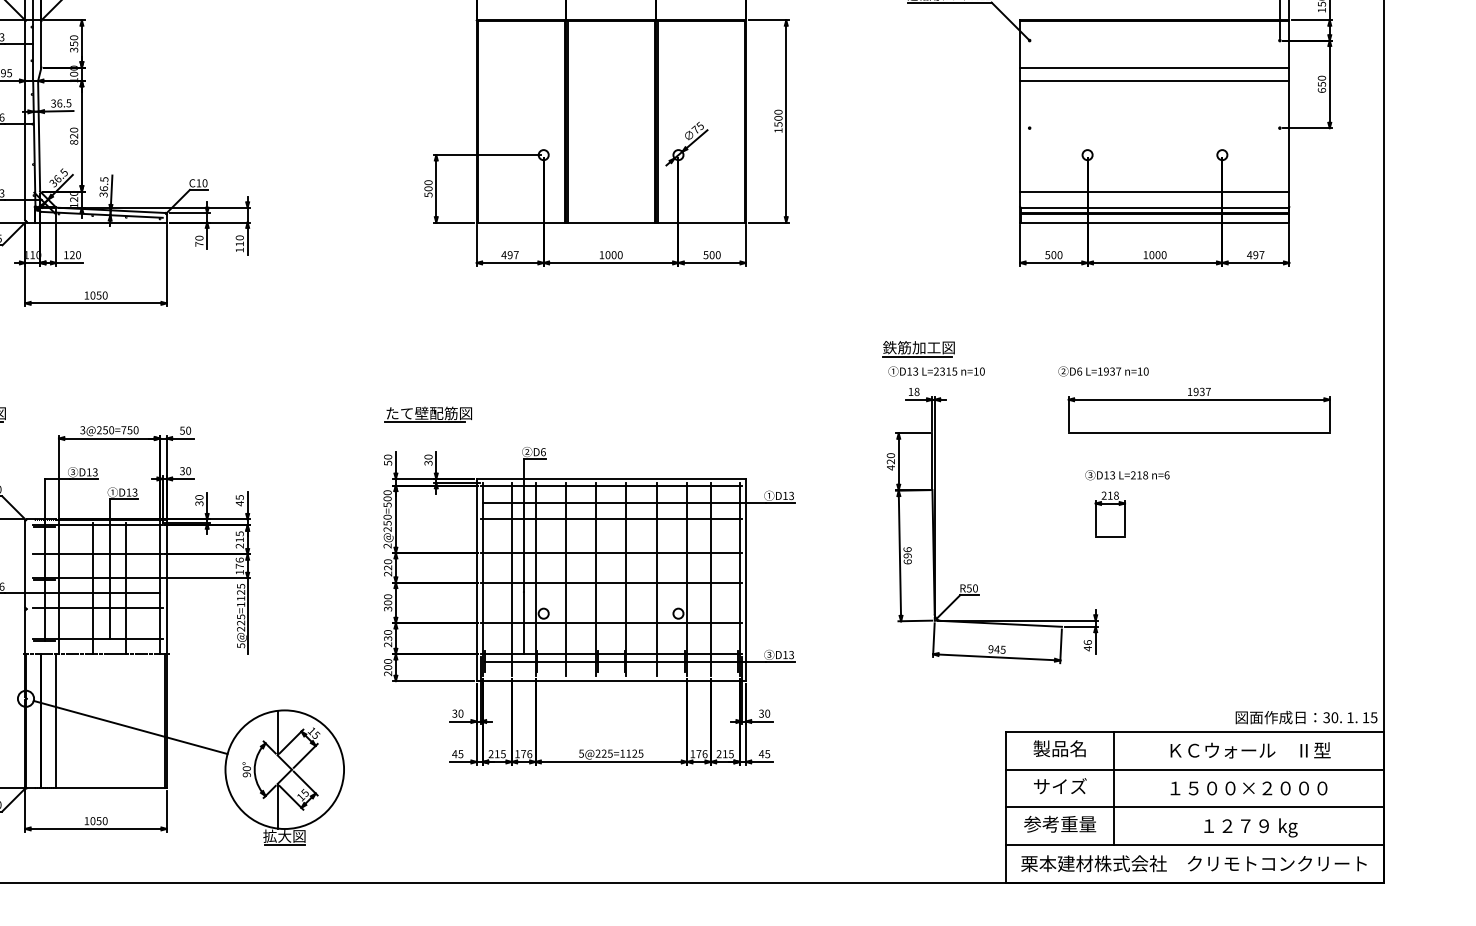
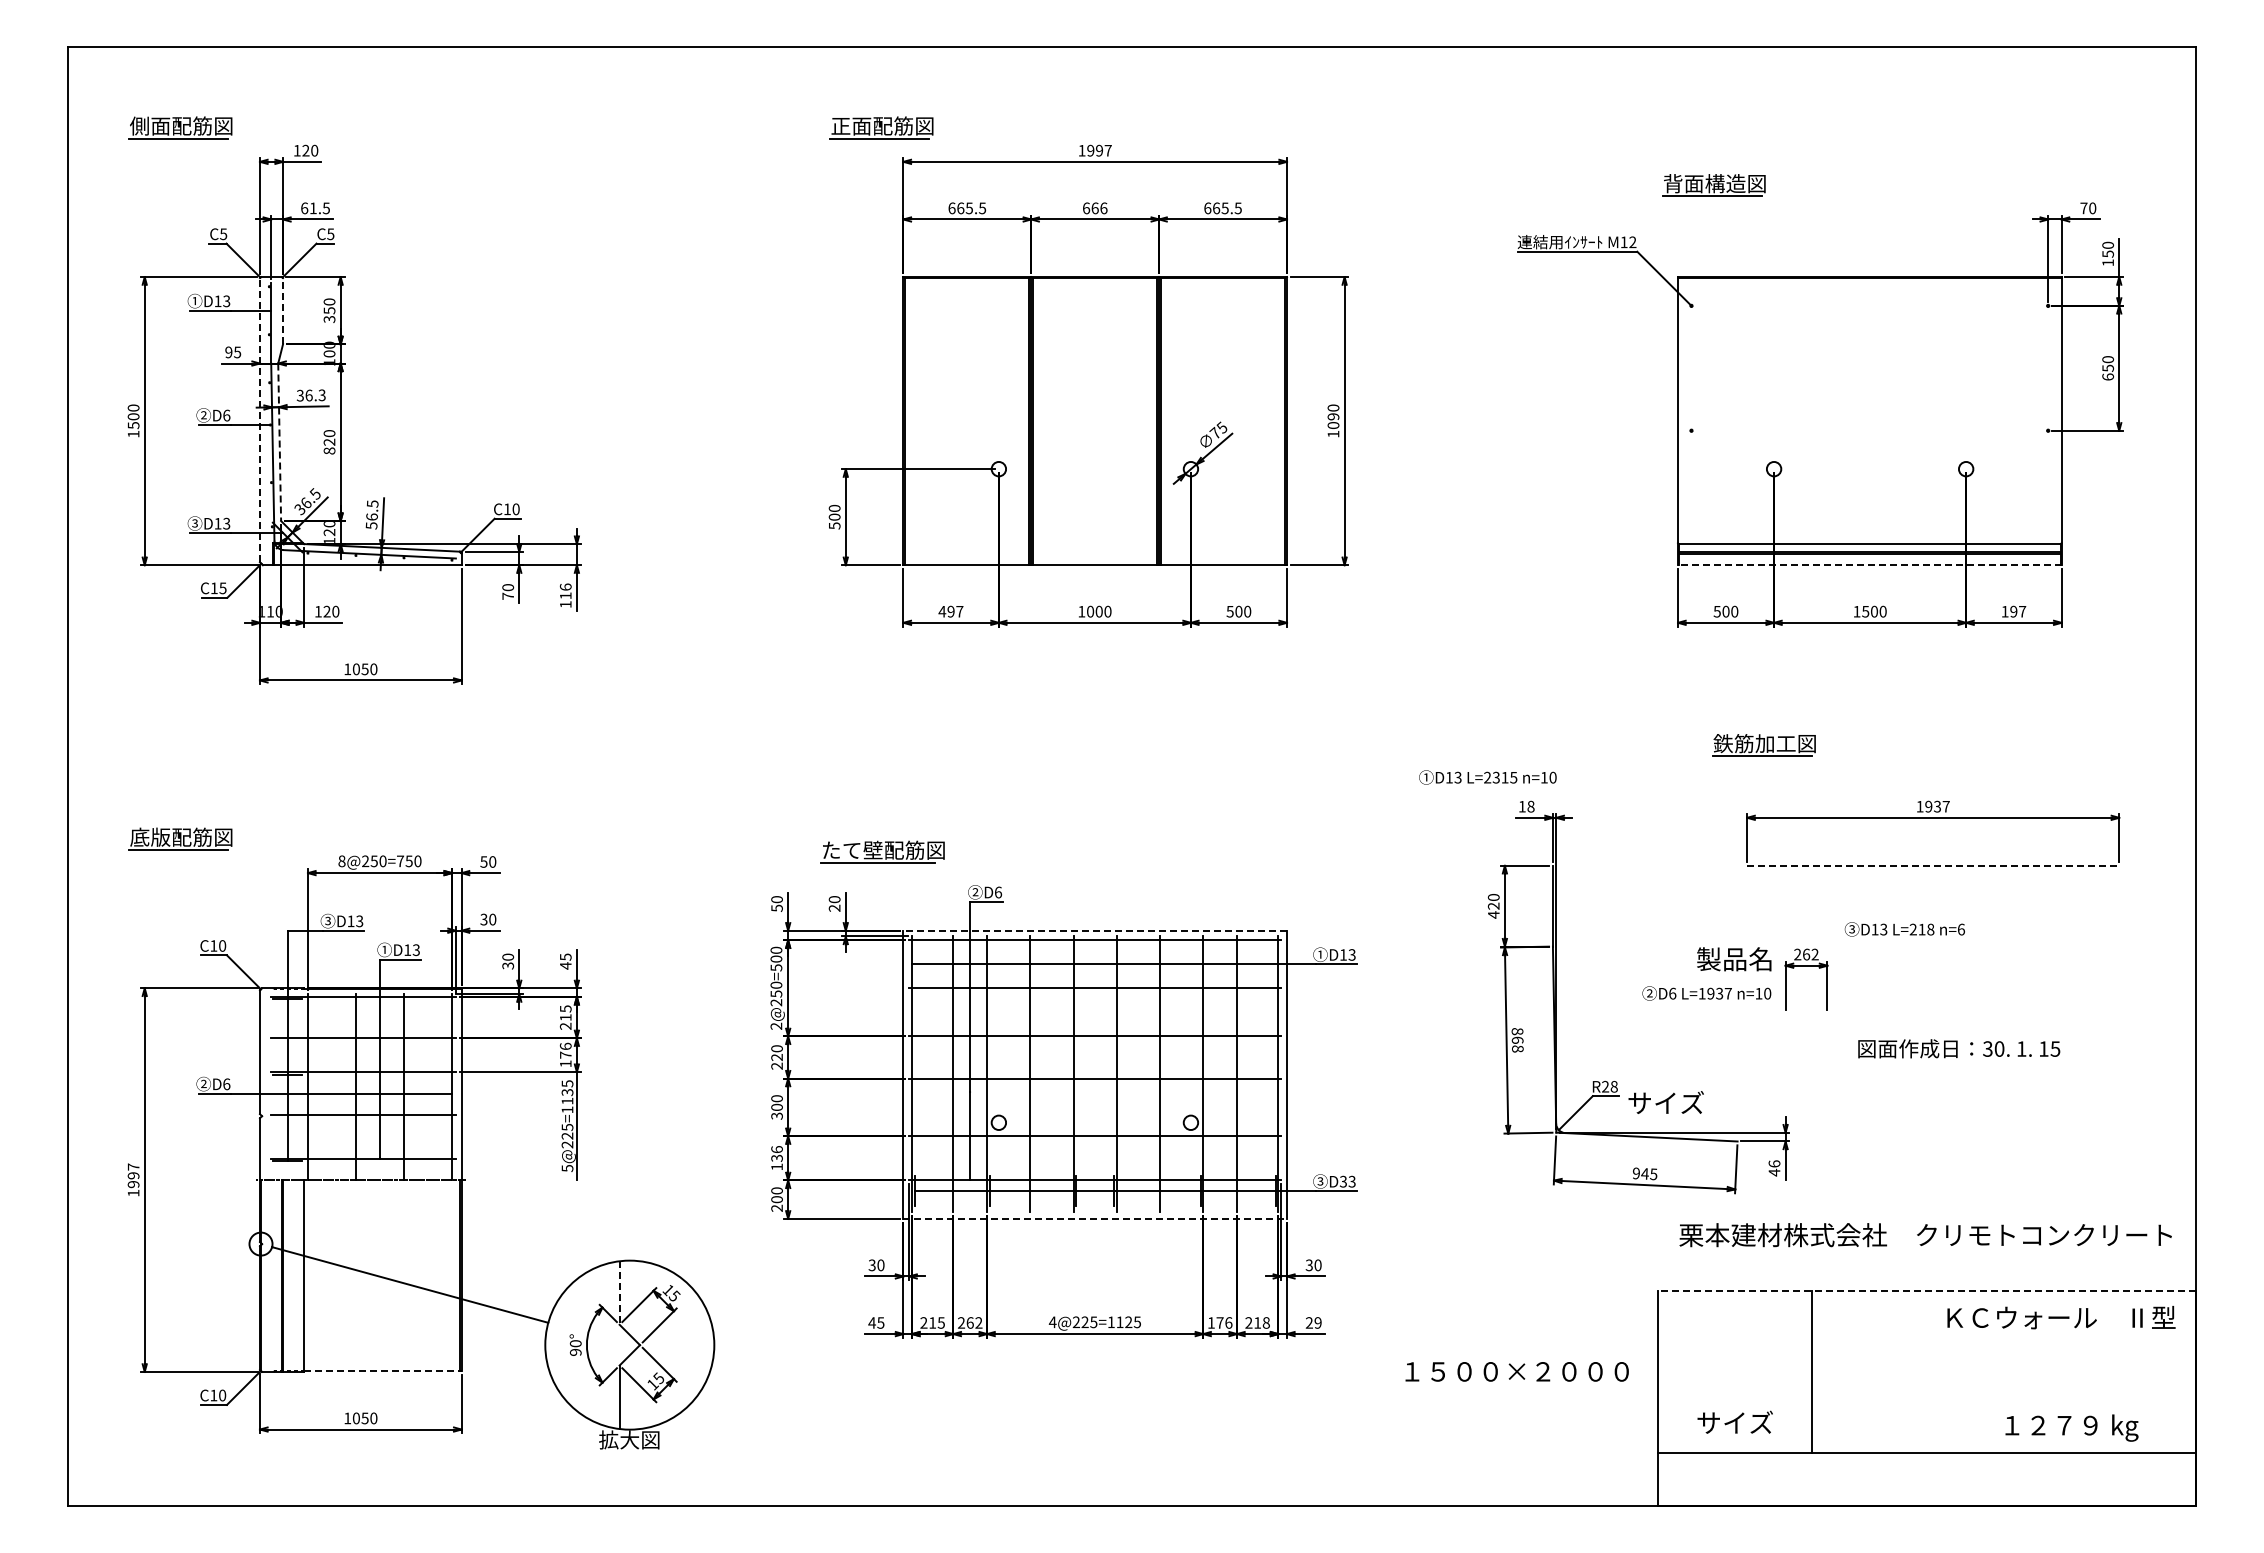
line: (41, 43) -> (283, 310), solid -> dashed
line: (1154, 67) -> (1869, 344), removed
line: (1154, 80) -> (1869, 363), removed
text: (69, 102) -> (322, 394), 36.5 -> 36.3
line: (24, 120) -> (259, 419), solid -> dashed
text: (778, 121) -> (1333, 421), 1500 -> 1090
line: (38, 136) -> (279, 442), solid -> dashed
line: (1154, 191) -> (1869, 521), removed
text: (102, 194) -> (370, 525), 36.5 -> 56.5
line: (1154, 222) -> (1869, 565), solid -> dashed
text: (239, 237) -> (565, 586), 110 -> 116
text: (1151, 254) -> (1865, 611), 1000 -> 1500
text: (1249, 254) -> (2004, 611), 497 -> 197
part: (918, 348) -> (1763, 745), moved
text: (936, 371) -> (1487, 777), moved
text: (1103, 371) -> (1706, 993), moved
part: (428, 414) -> (882, 851), moved
text: (82, 430) -> (341, 861), 3@250=750 -> 8@250=750
line: (1199, 433) -> (1933, 865), solid -> dashed
text: (428, 462) -> (834, 907), 30 -> 20
text: (1127, 475) -> (1904, 929), moved
line: (611, 478) -> (1095, 930), solid -> dashed
text: (1113, 495) -> (1810, 954), 218 -> 262
line: (1110, 537) -> (1806, 1013), removed
text: (907, 555) -> (1517, 1039), 969 -> 868
text: (972, 588) -> (1609, 1086), R50 -> R28
text: (241, 592) -> (567, 1092), 5@225=1125 -> 5@225=1135
text: (387, 638) -> (776, 1158), 230 -> 136
text: (784, 654) -> (1342, 1181), D13 -> D33
line: (611, 680) -> (1095, 1218), solid -> dashed
text: (1306, 717) -> (1959, 1048), moved
line: (1195, 732) -> (1927, 1291), solid -> dashed
line: (277, 733) -> (619, 1293), solid -> dashed
text: (1059, 748) -> (1734, 959), moved
text: (1250, 750) -> (2061, 1317), moved
text: (523, 753) -> (970, 1322), 176 -> 262
text: (581, 753) -> (1052, 1322), 5@225=1125 -> 4@225=1125
text: (730, 753) -> (1265, 1322), 215 -> 218
text: (764, 753) -> (1313, 1322), 45 -> 29
line: (1195, 769) -> (1927, 1345), removed
text: (1059, 786) -> (1665, 1102), moved
line: (111, 788) -> (382, 1371), solid -> dashed
text: (1248, 788) -> (1516, 1371), moved
line: (1195, 807) -> (1927, 1398), removed
text: (1059, 823) -> (1734, 1422), 参考重量 -> サイズ
text: (1250, 827) -> (2071, 1427), moved
line: (284, 845) -> (629, 1452), removed
text: (1193, 863) -> (1925, 1235), moved

